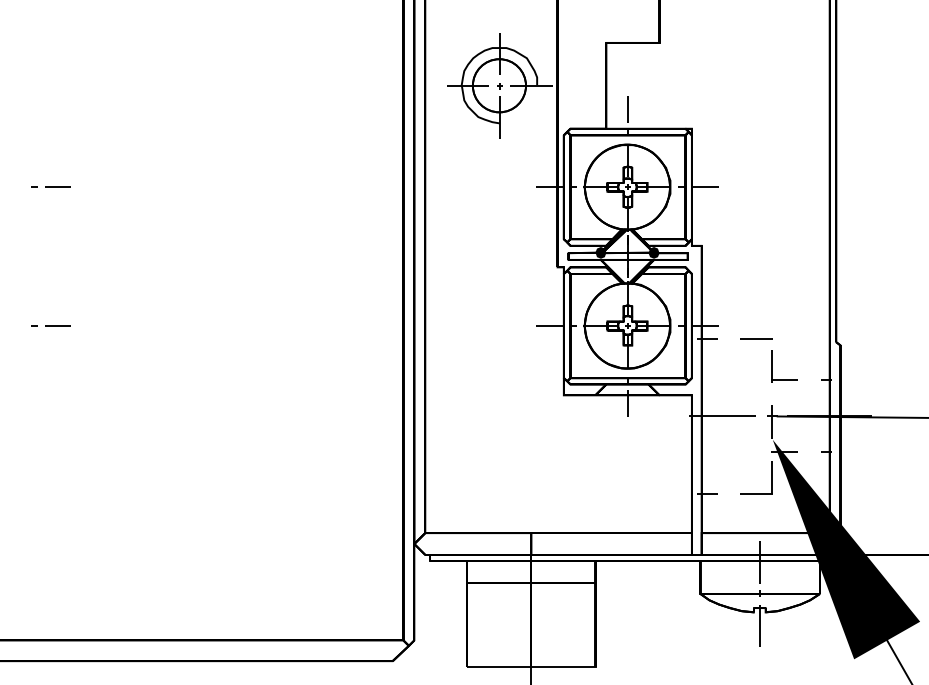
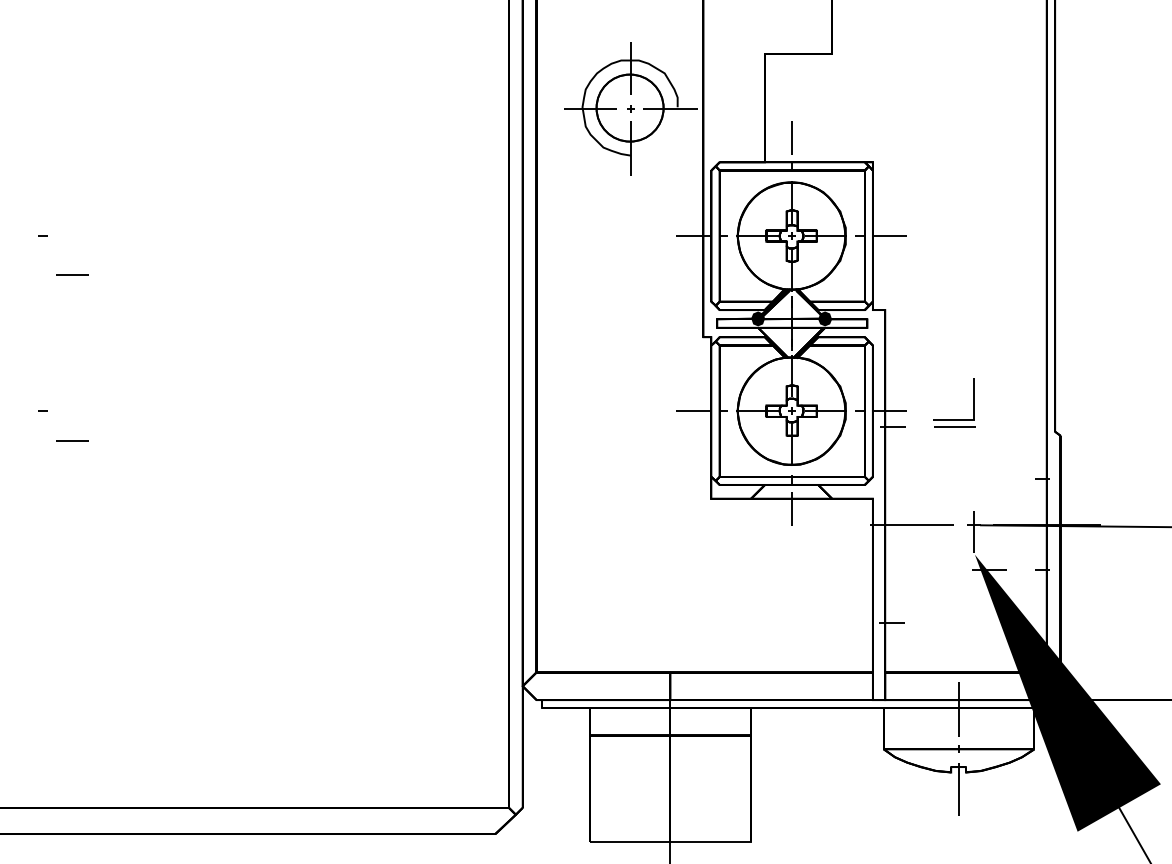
line: (57, 186) -> (72, 274), moved
line: (57, 325) -> (72, 440), moved
part: (772, 366) -> (974, 462), removed
part: (771, 477) -> (973, 399), moved

